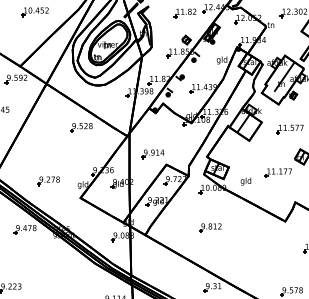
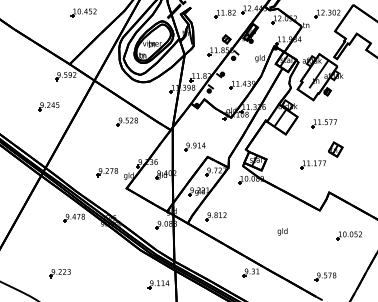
part: (47, 181) -> (106, 172), moved
text: (245, 181) -> (282, 231), moved
part: (209, 227) -> (215, 216), moved

